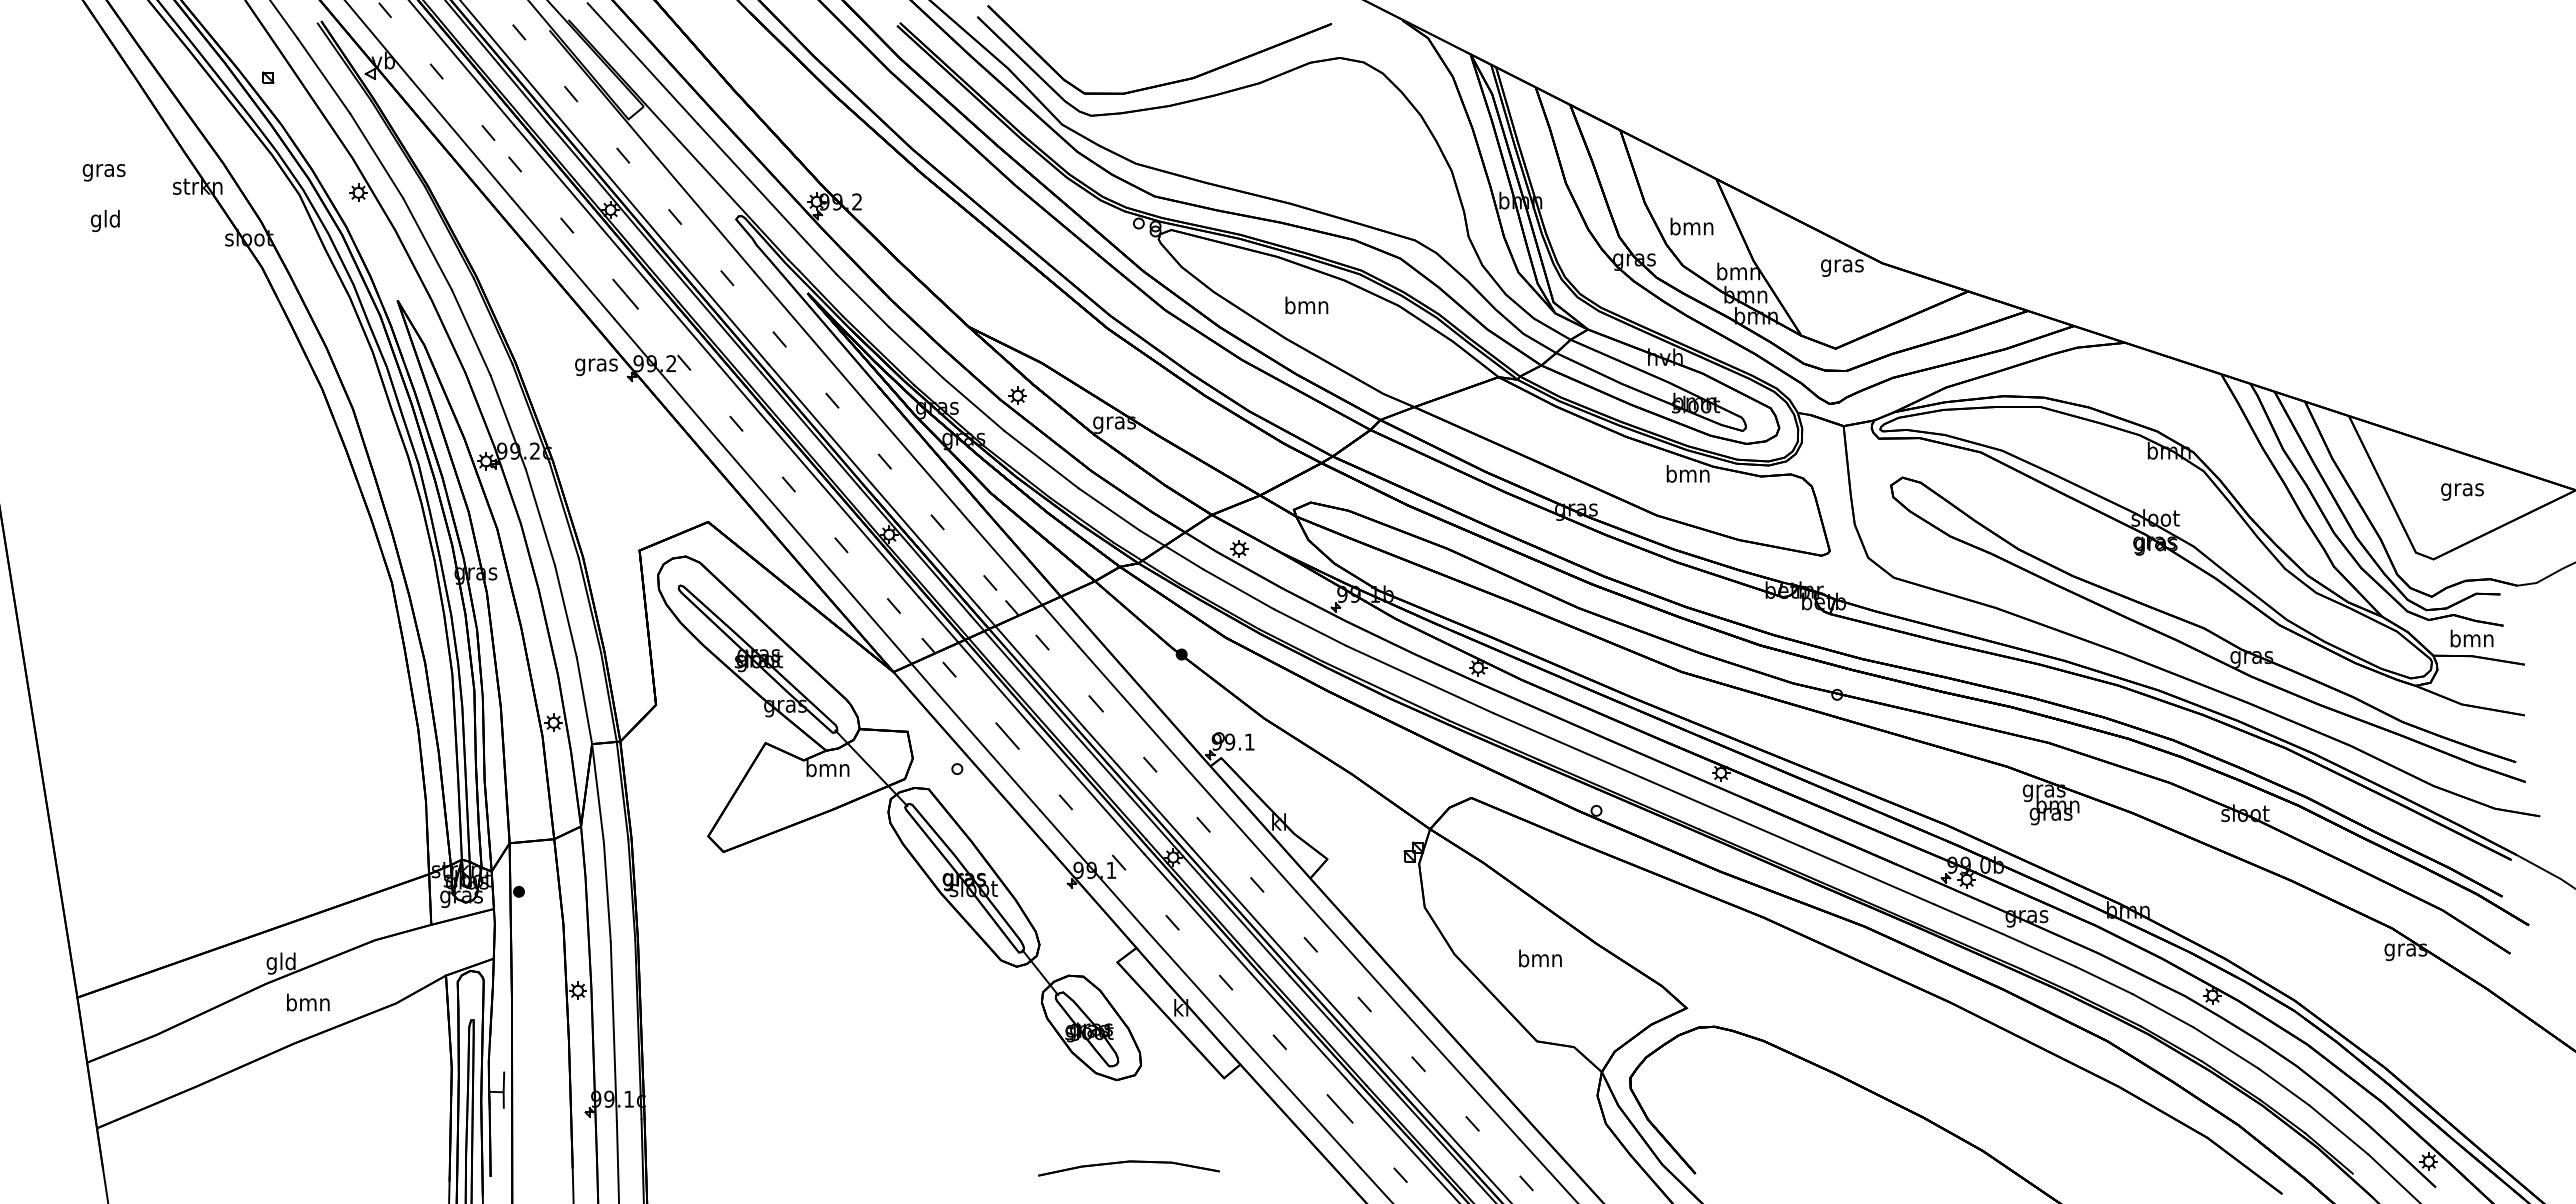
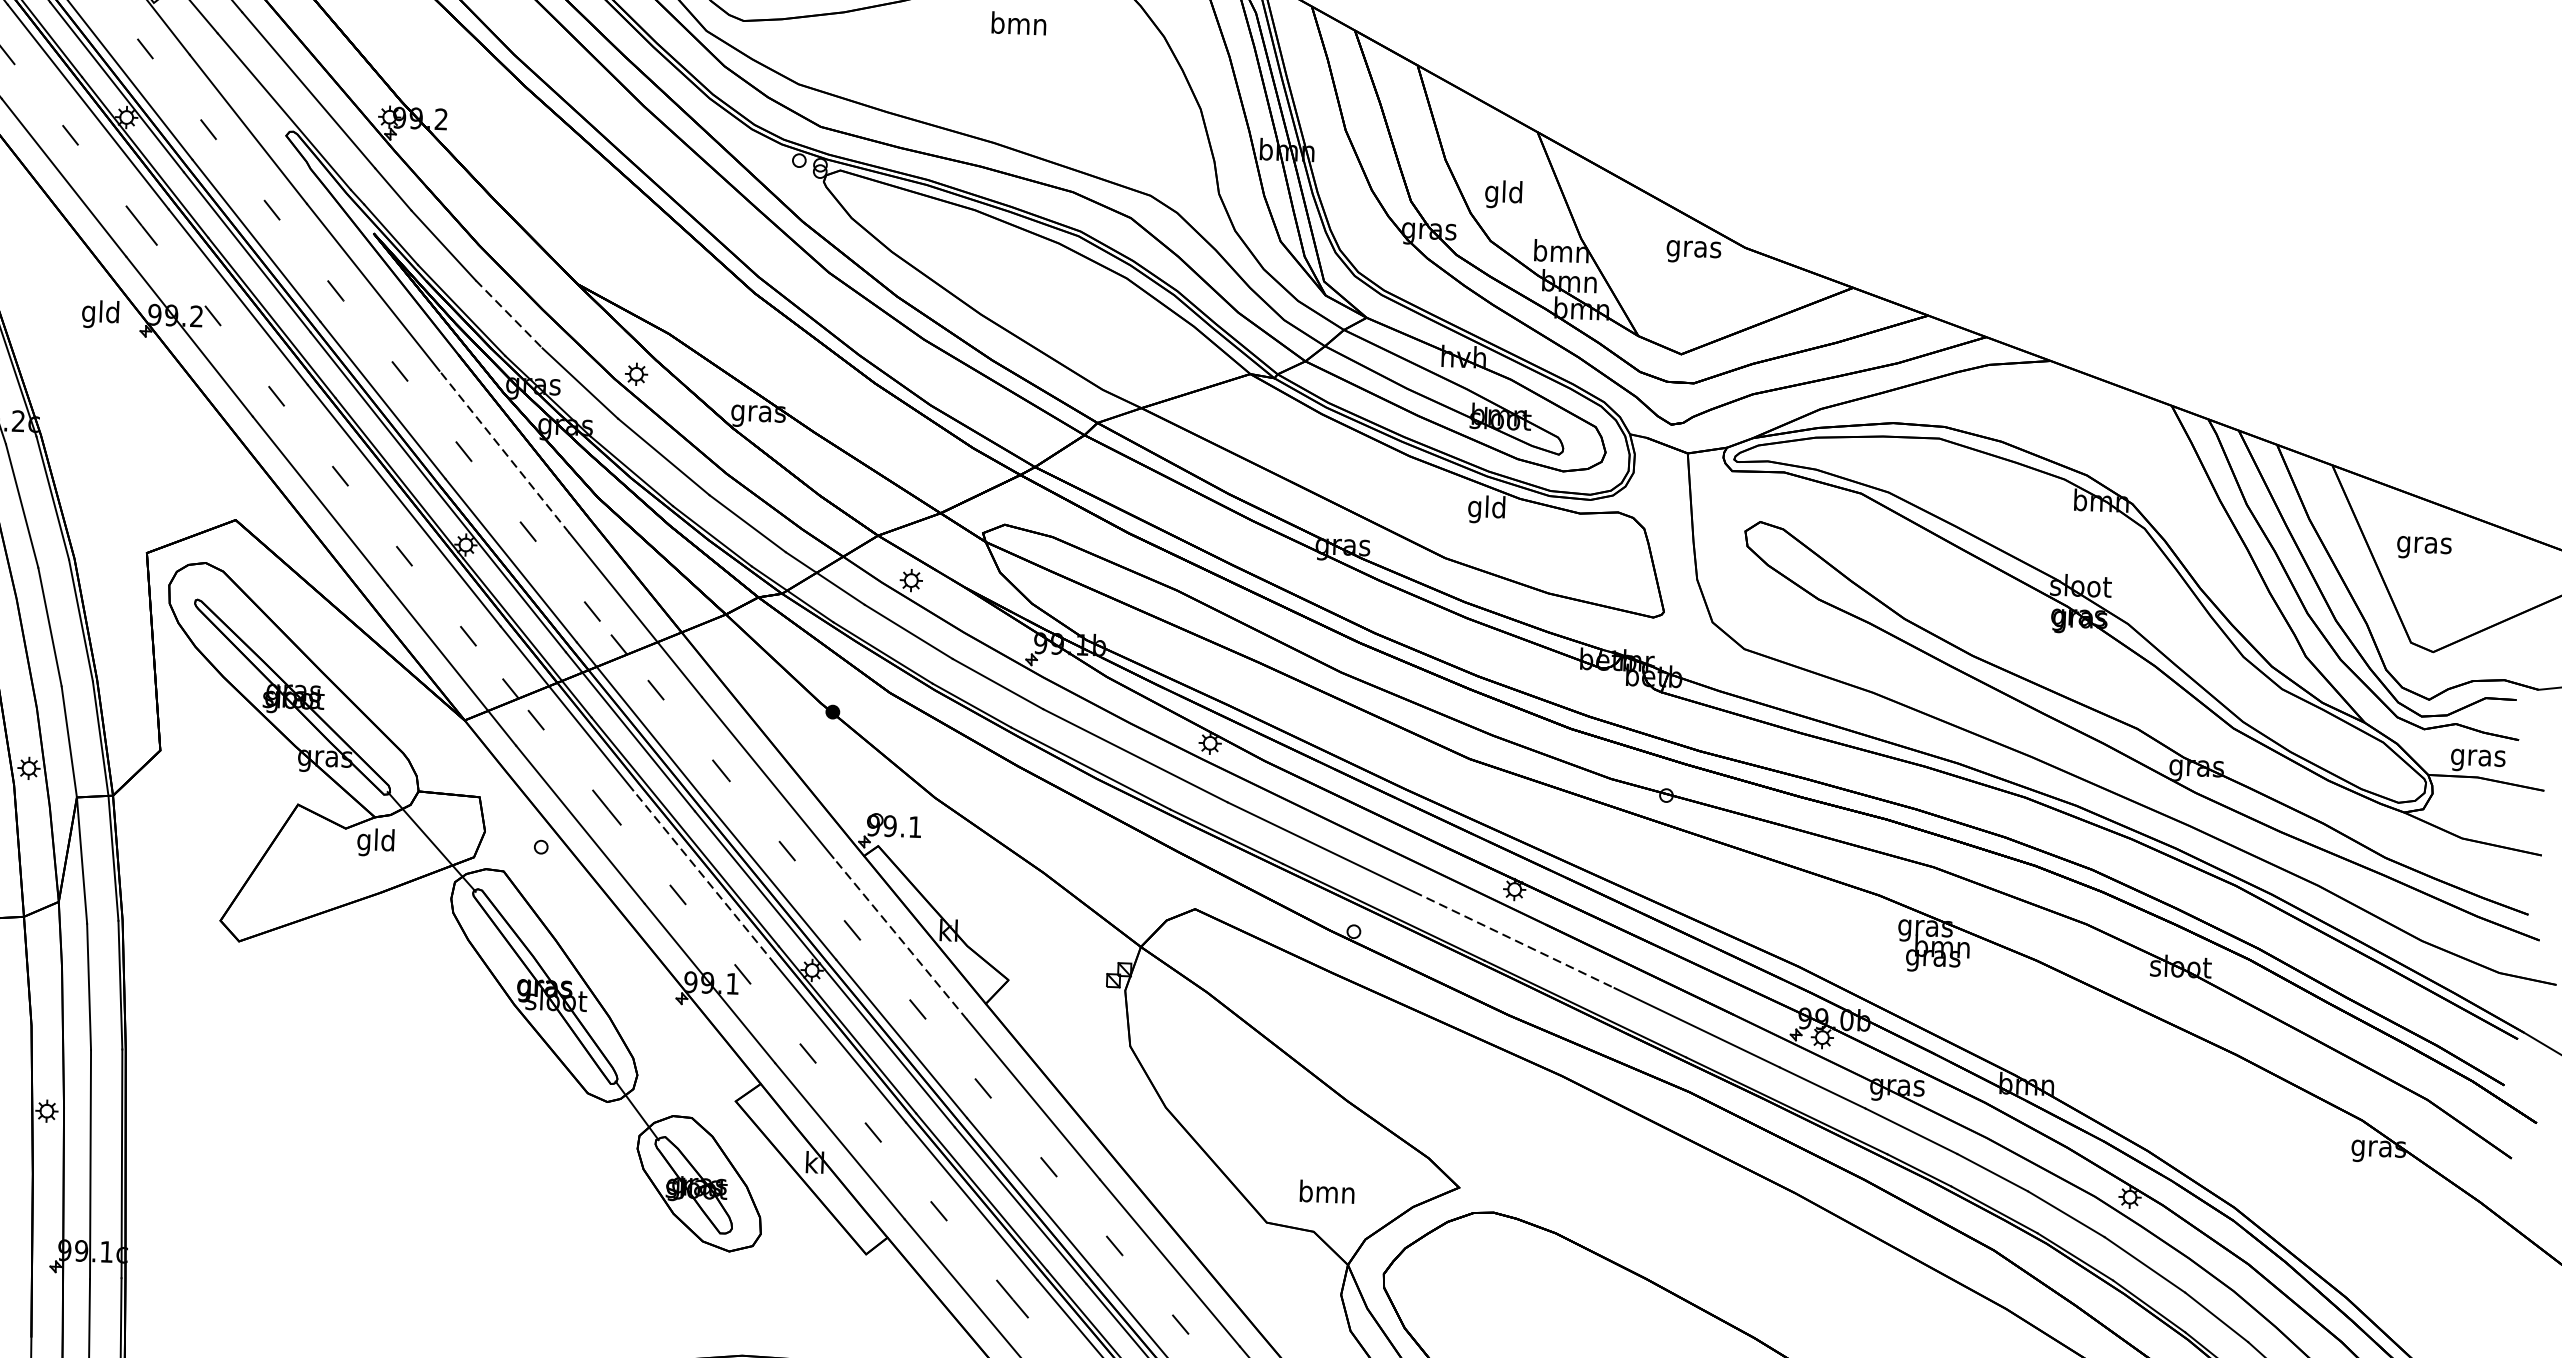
text: (1691, 228) -> (1503, 194), bmn -> gld
text: (1306, 305) -> (1018, 23), moved
line: (916, 353) -> (509, 315), solid -> dashed
text: (596, 365) -> (101, 315), gras -> gld
line: (916, 460) -> (504, 451), solid -> dashed
text: (1687, 476) -> (1486, 509), bmn -> gld
text: (2462, 491) -> (2424, 547), moved
text: (2471, 640) -> (2477, 757), bmn -> gras
text: (827, 770) -> (375, 842), bmn -> gld
line: (1085, 787) -> (703, 876), solid -> dashed
line: (1722, 812) -> (1514, 939), solid -> dashed
line: (1241, 829) -> (900, 938), solid -> dashed
text: (1540, 958) -> (1327, 1191), moved

